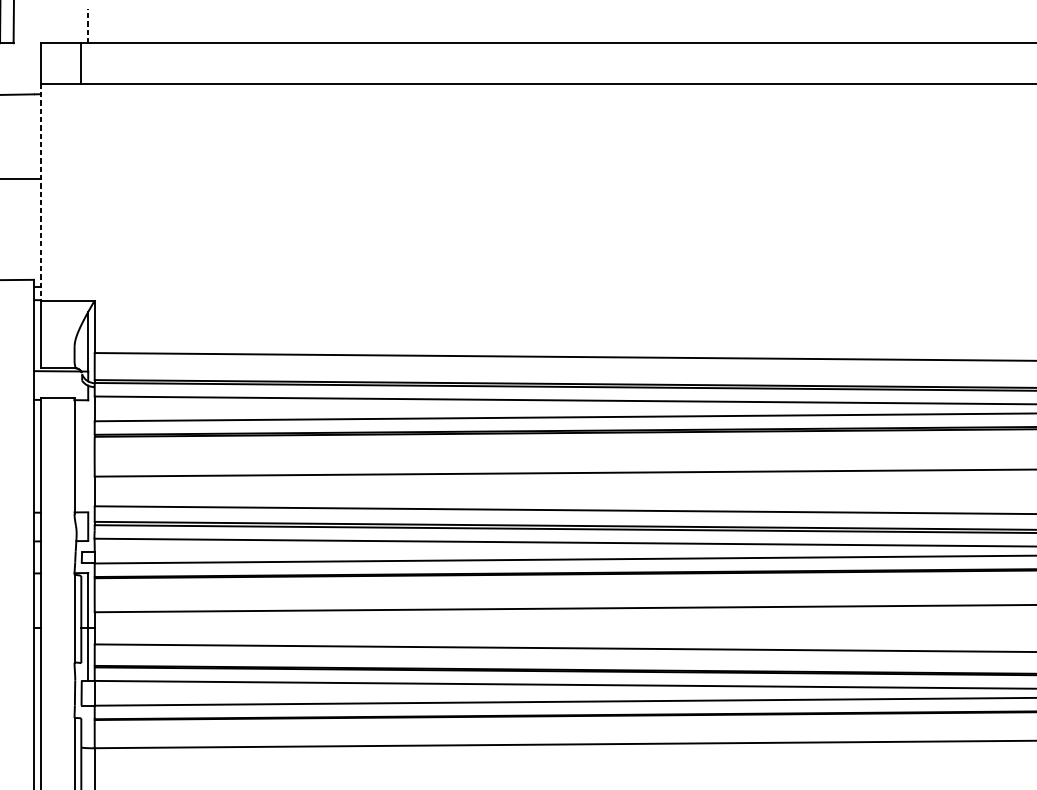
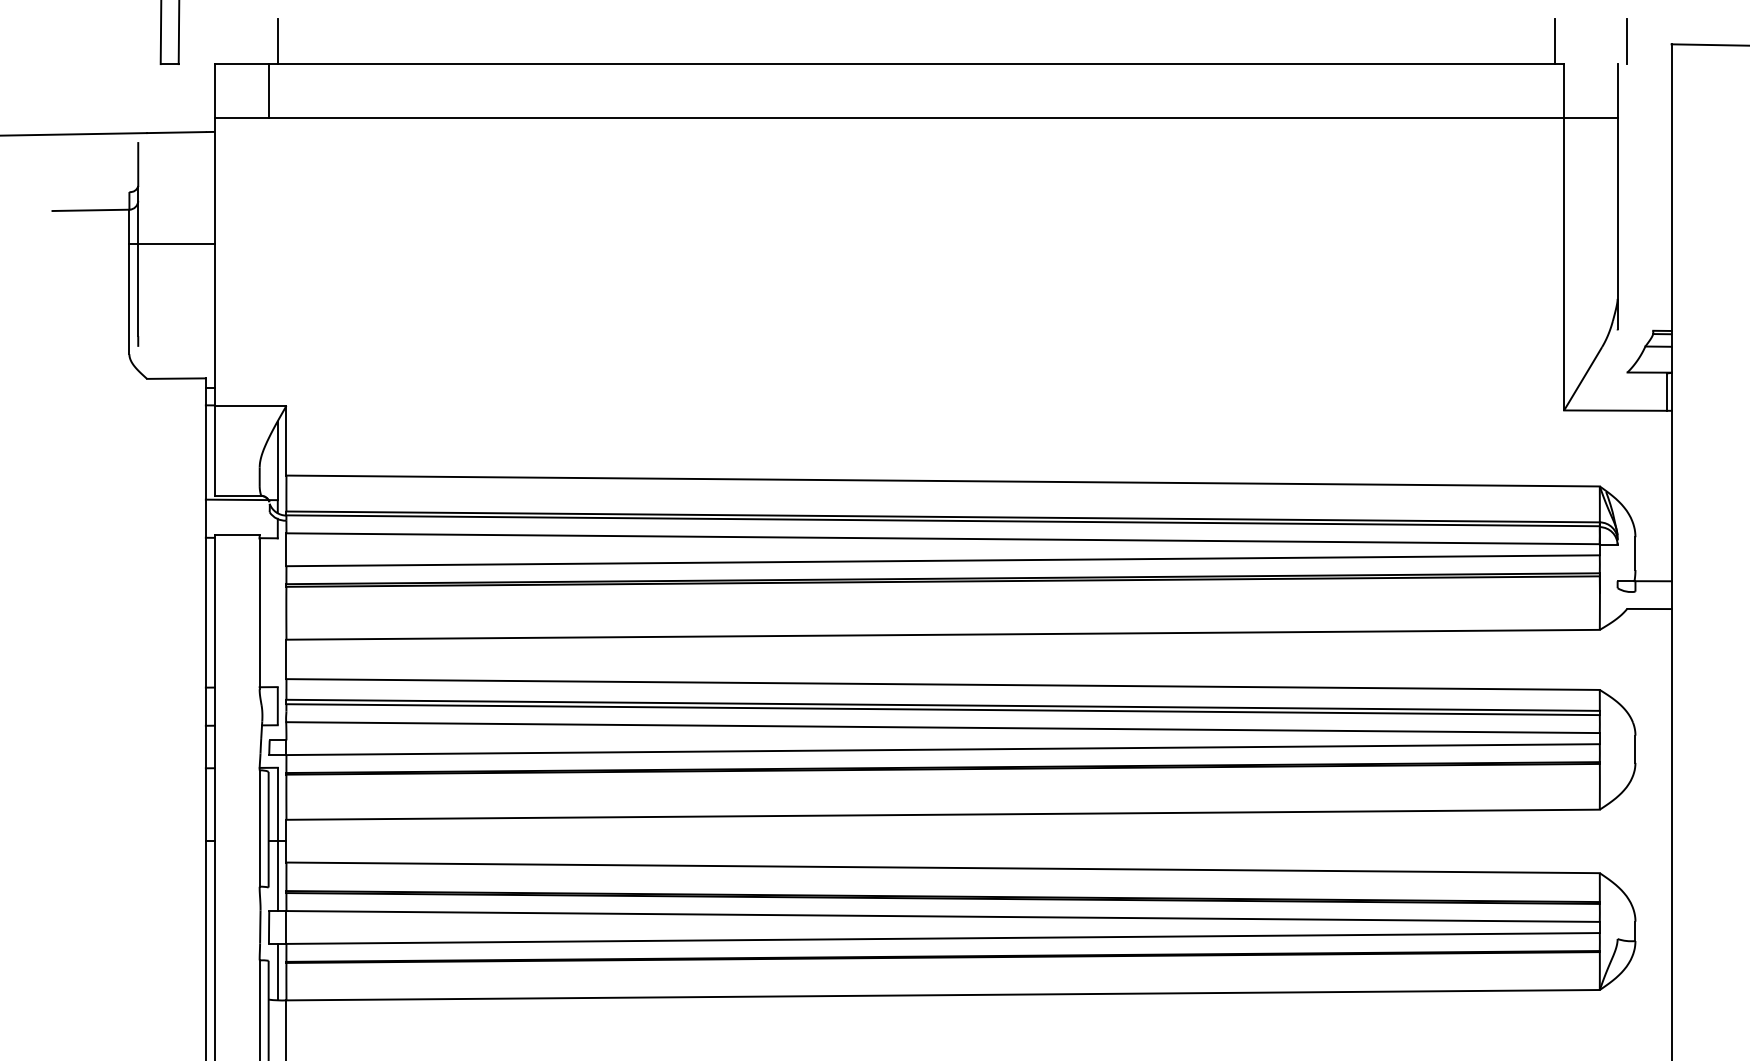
line: (87, 26) -> (277, 41), dashed -> solid
line: (40, 191) -> (214, 261), dashed -> solid
line: (87, 726) -> (277, 971), added

